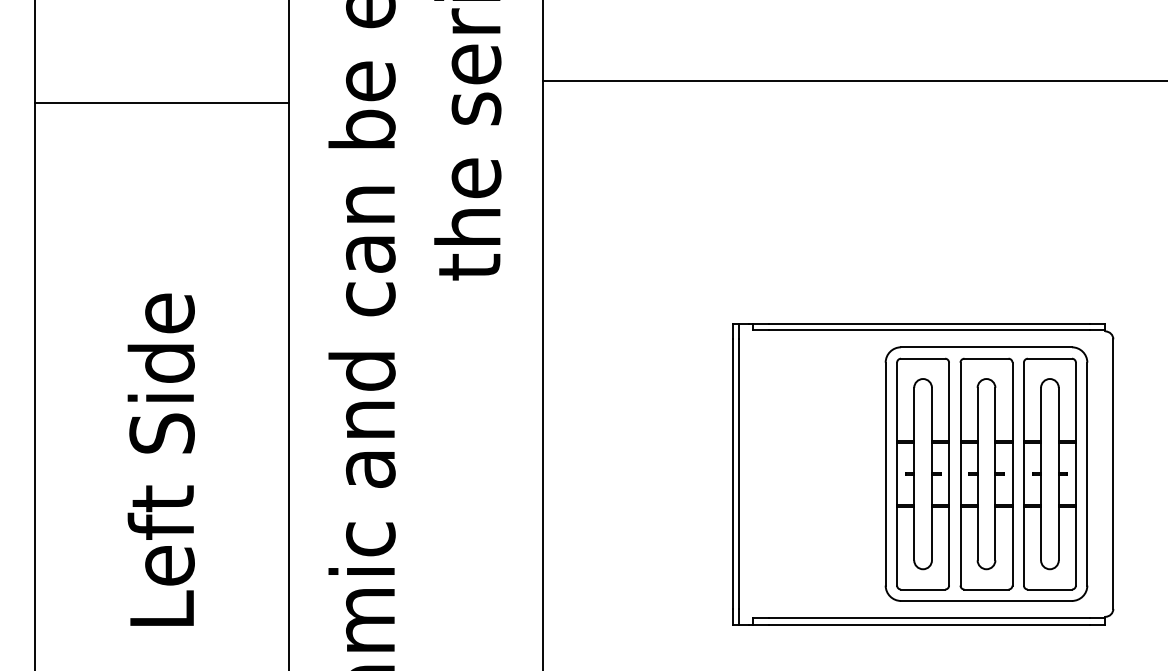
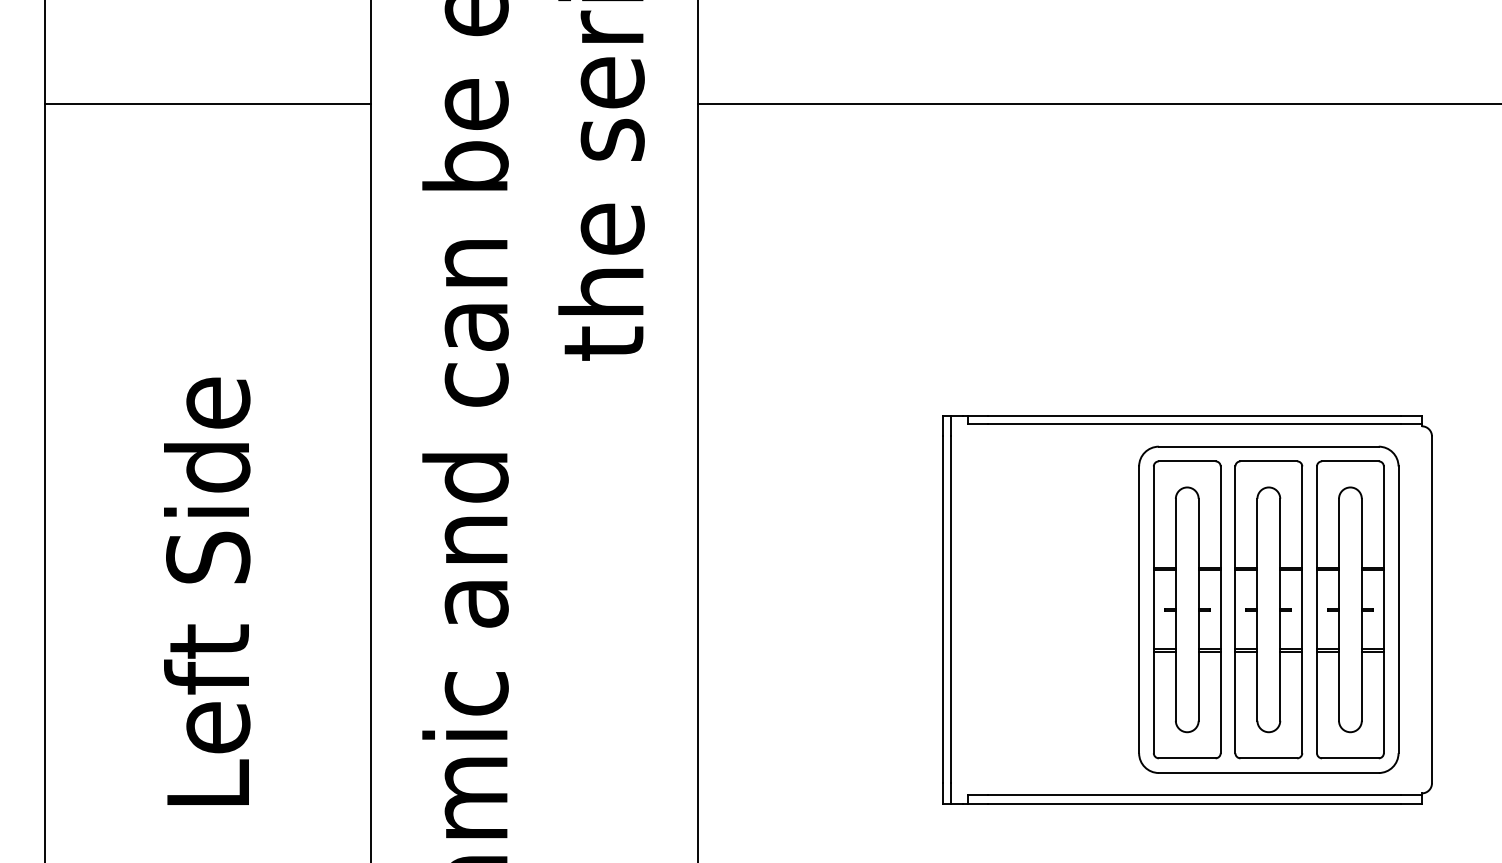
line: (162, 103) -> (208, 104), moved

